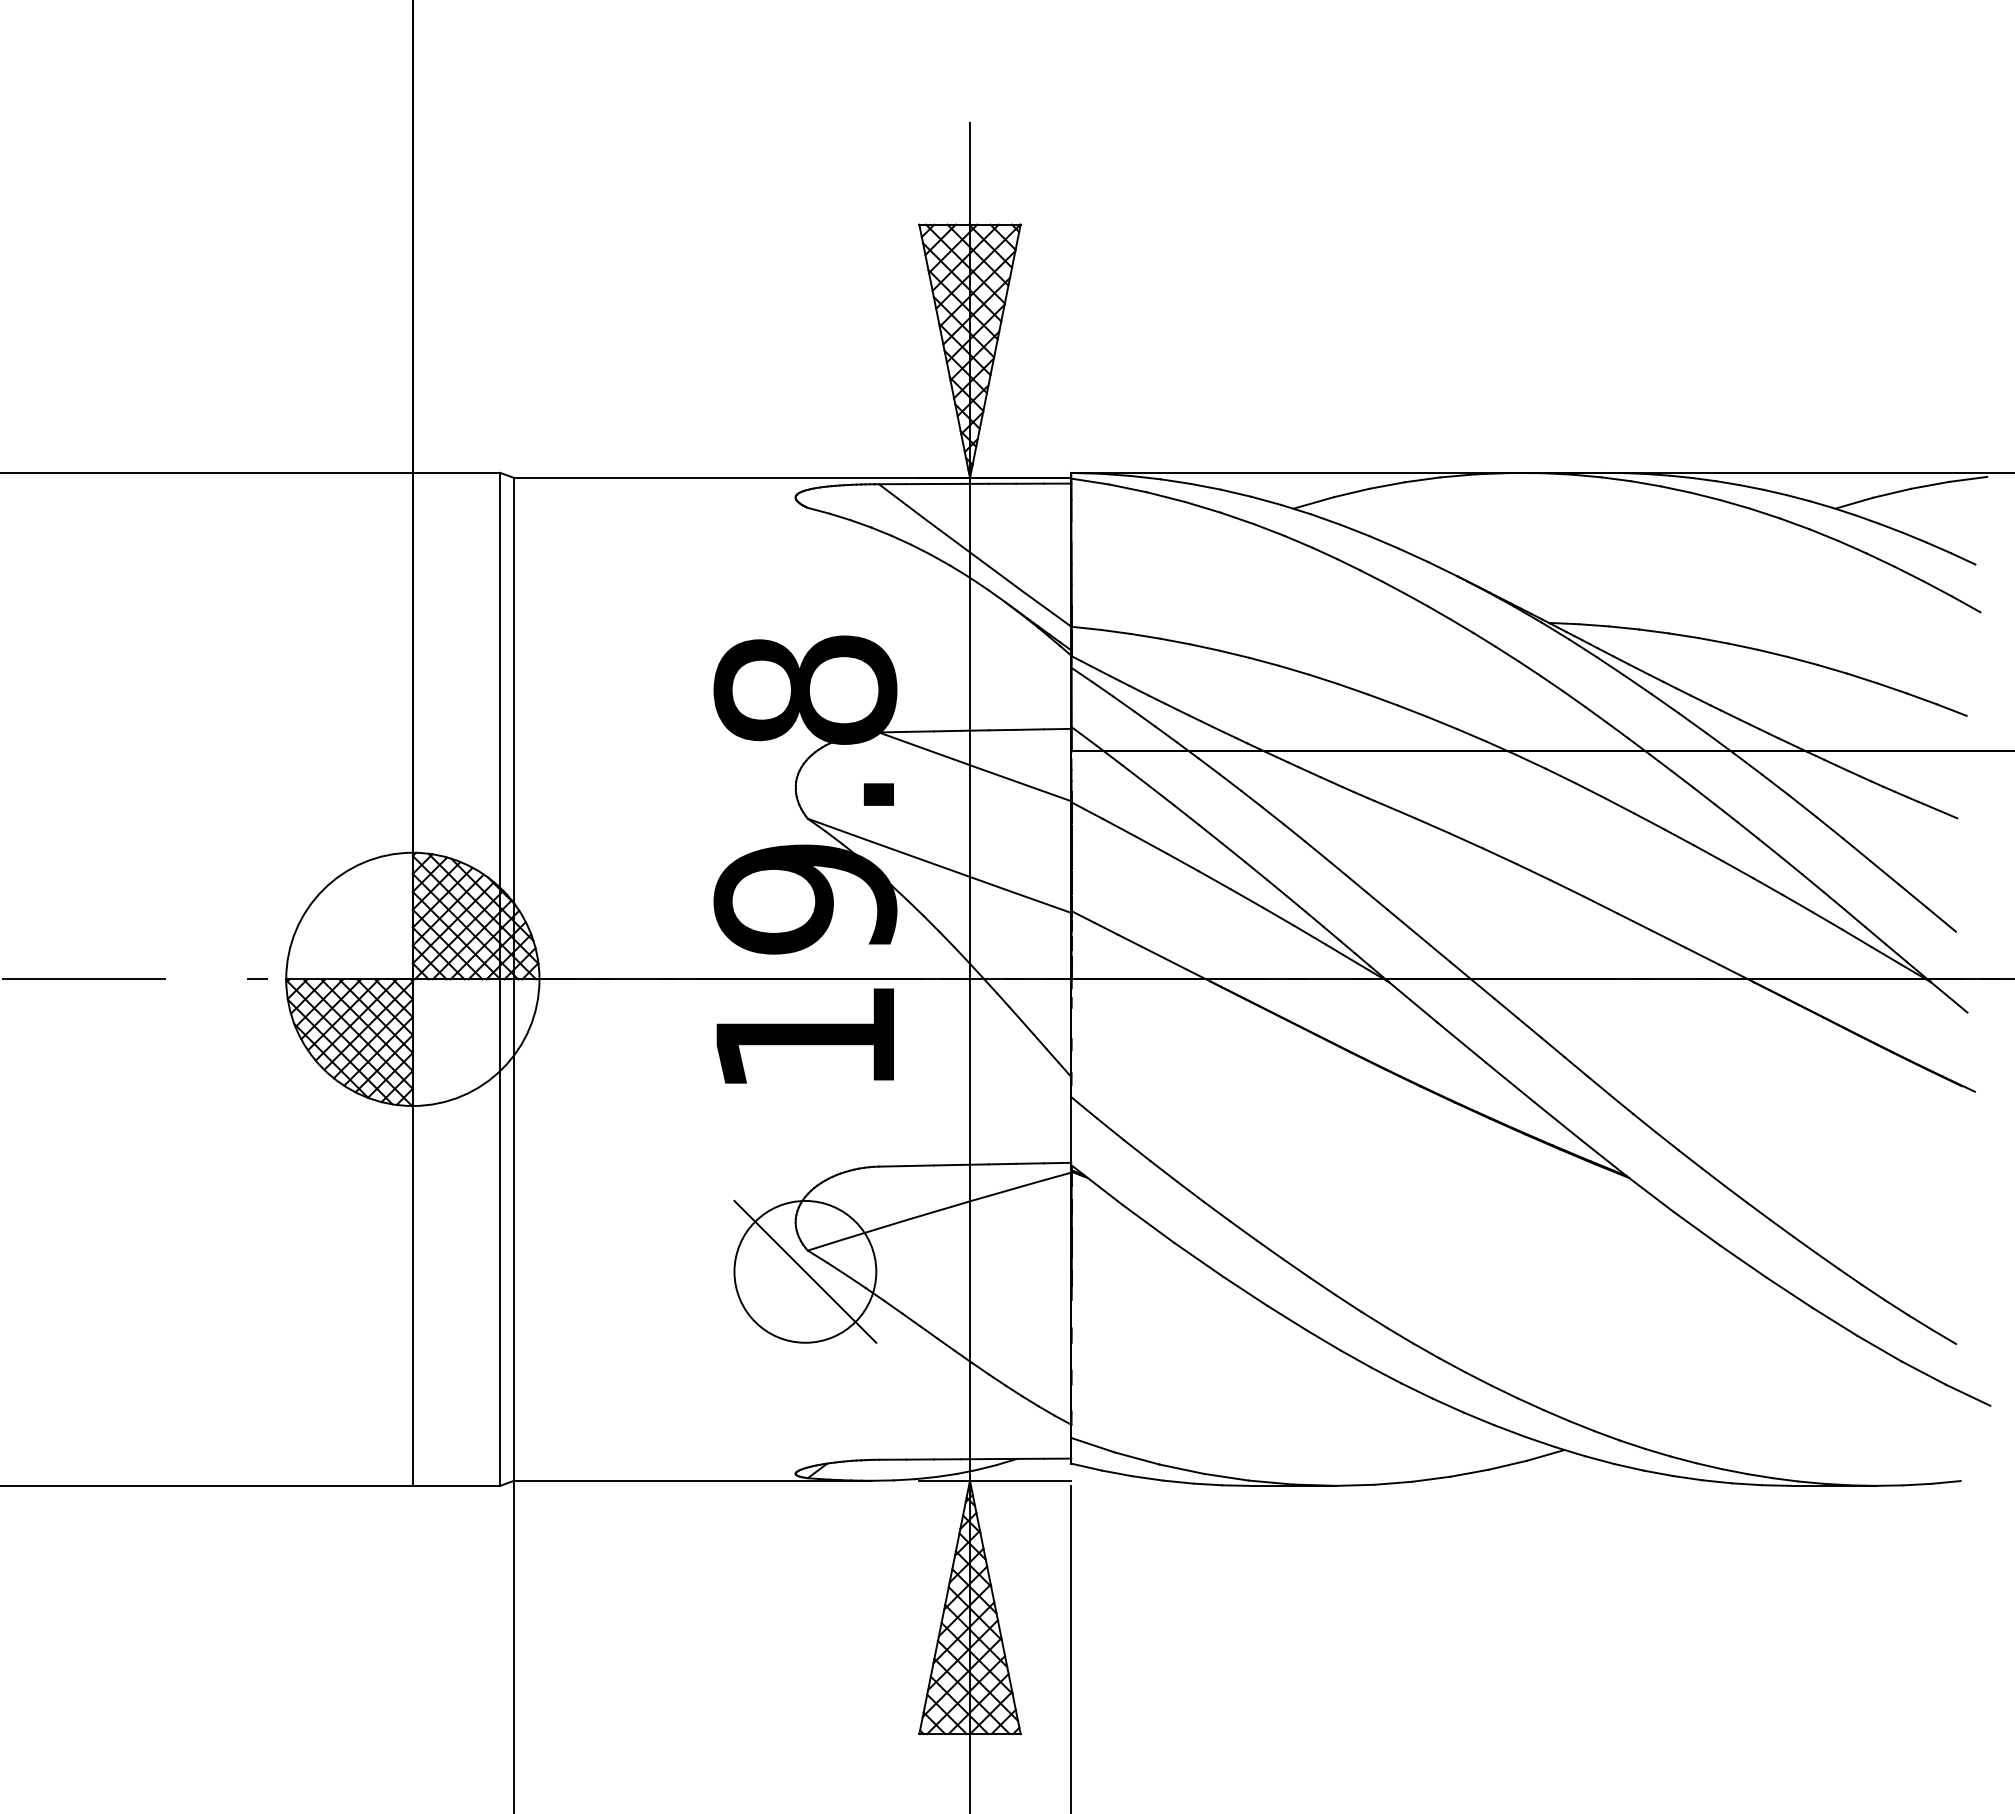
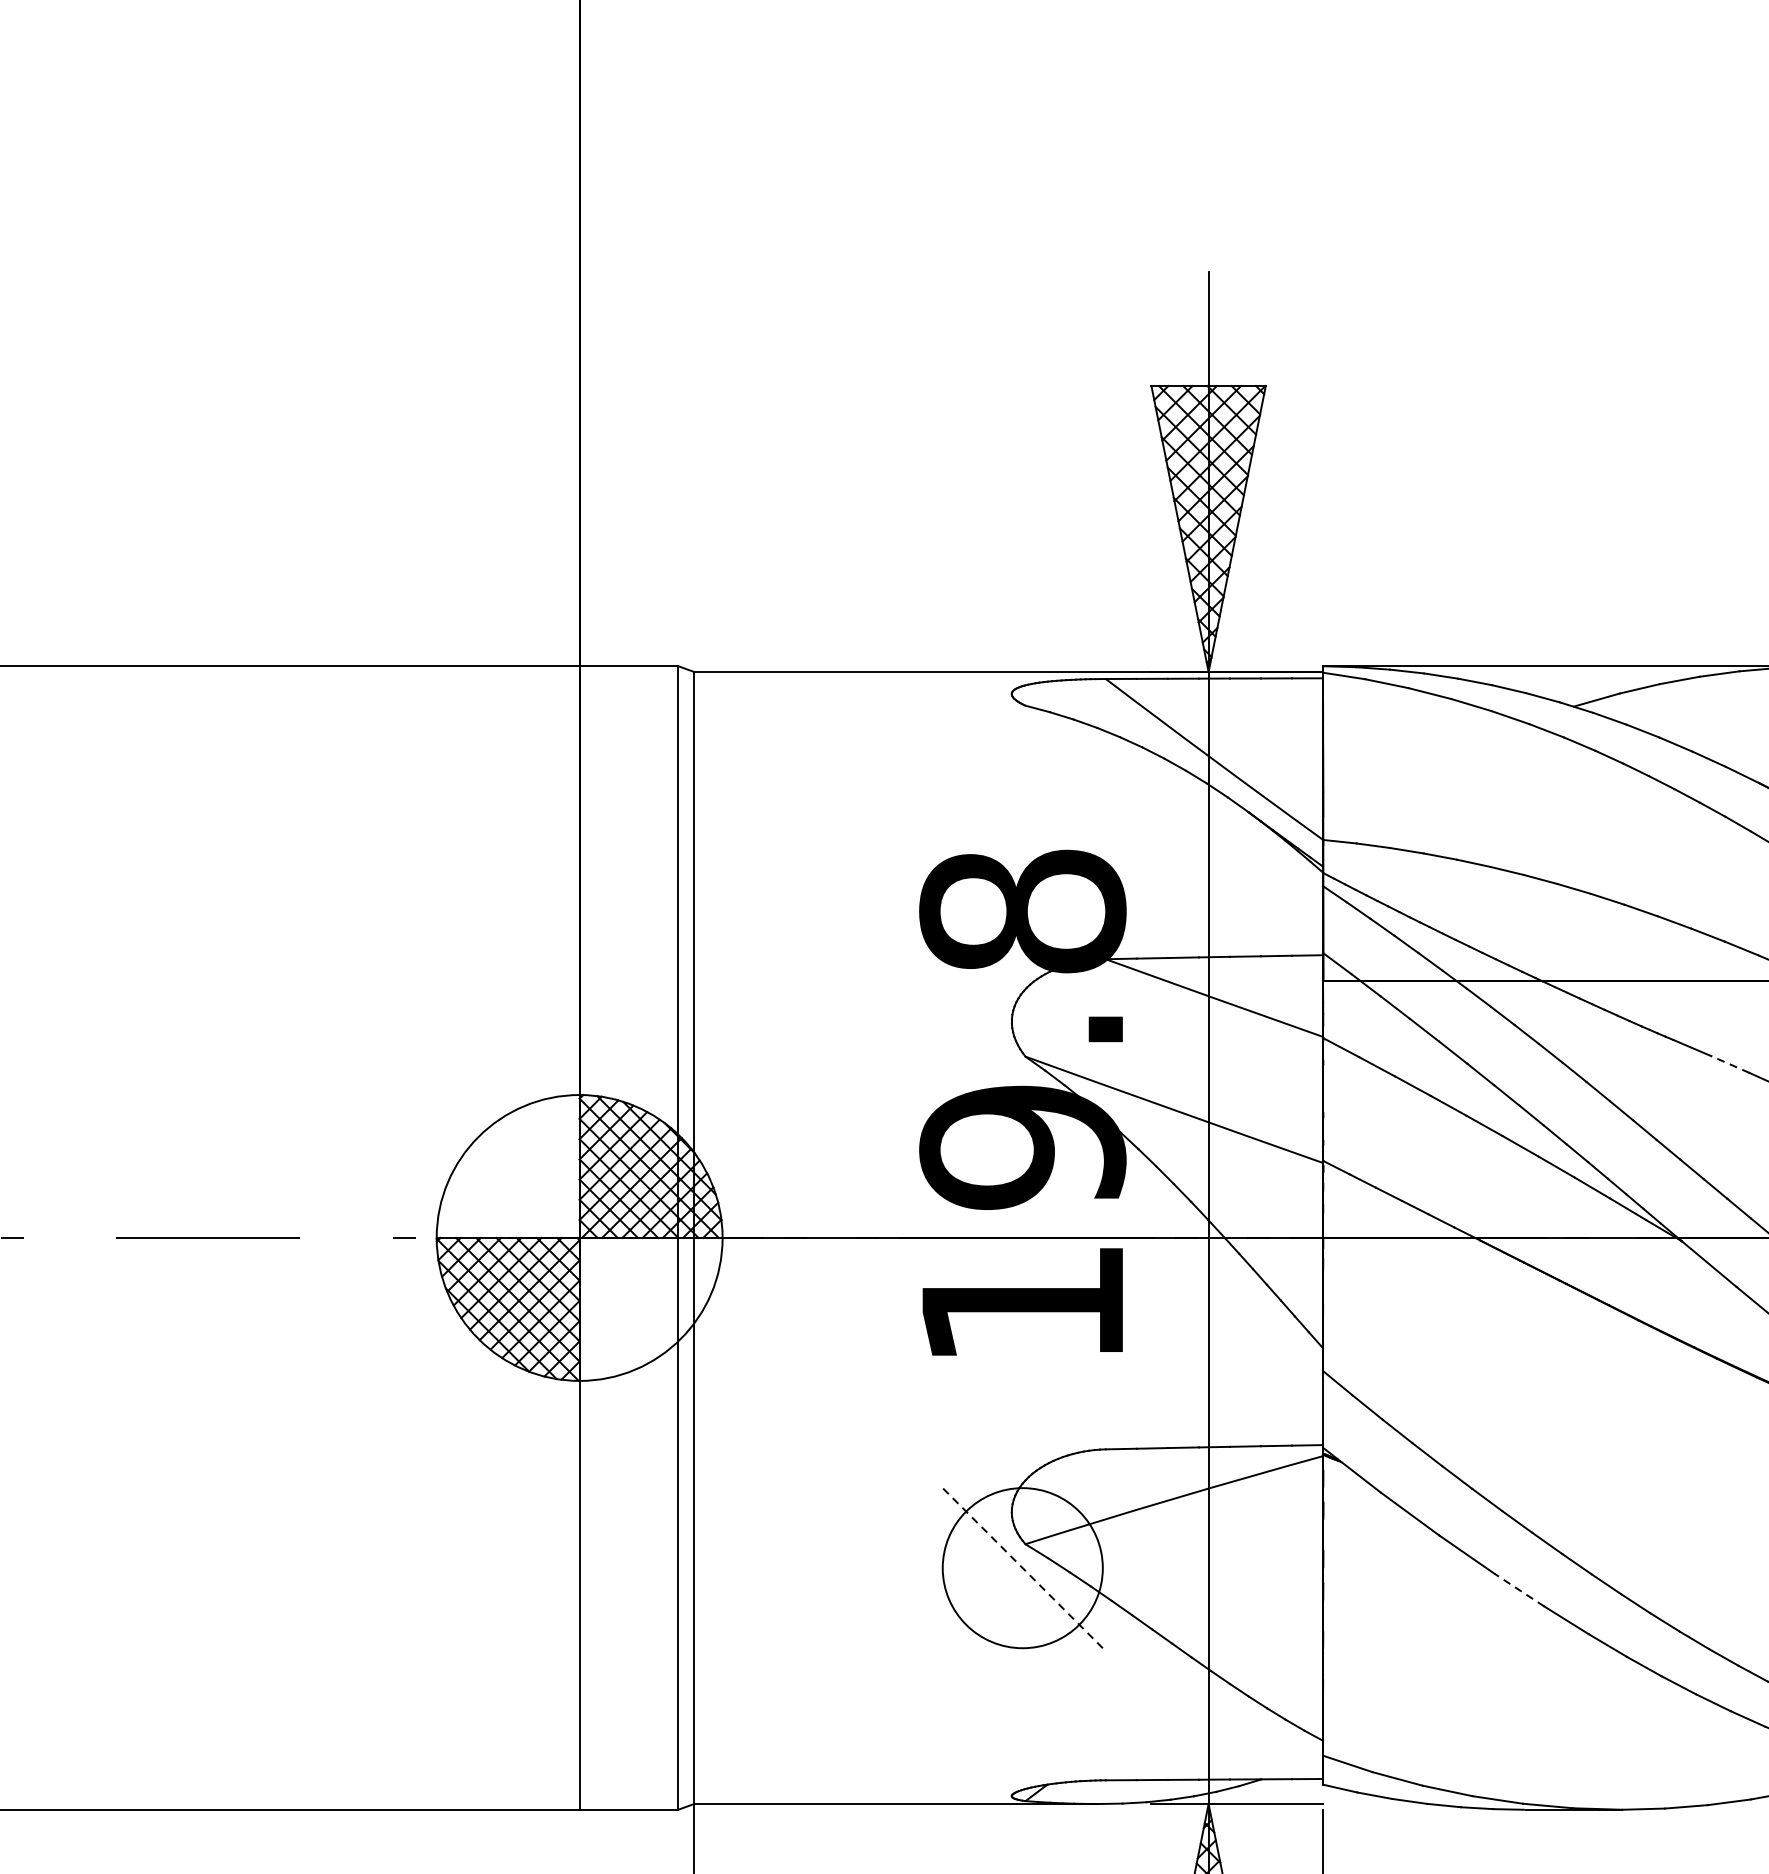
line: (1431, 825) -> (1729, 1064), solid -> dashed
line: (805, 1271) -> (1022, 1567), solid -> dashed
line: (1244, 1291) -> (1518, 1590), solid -> dashed

